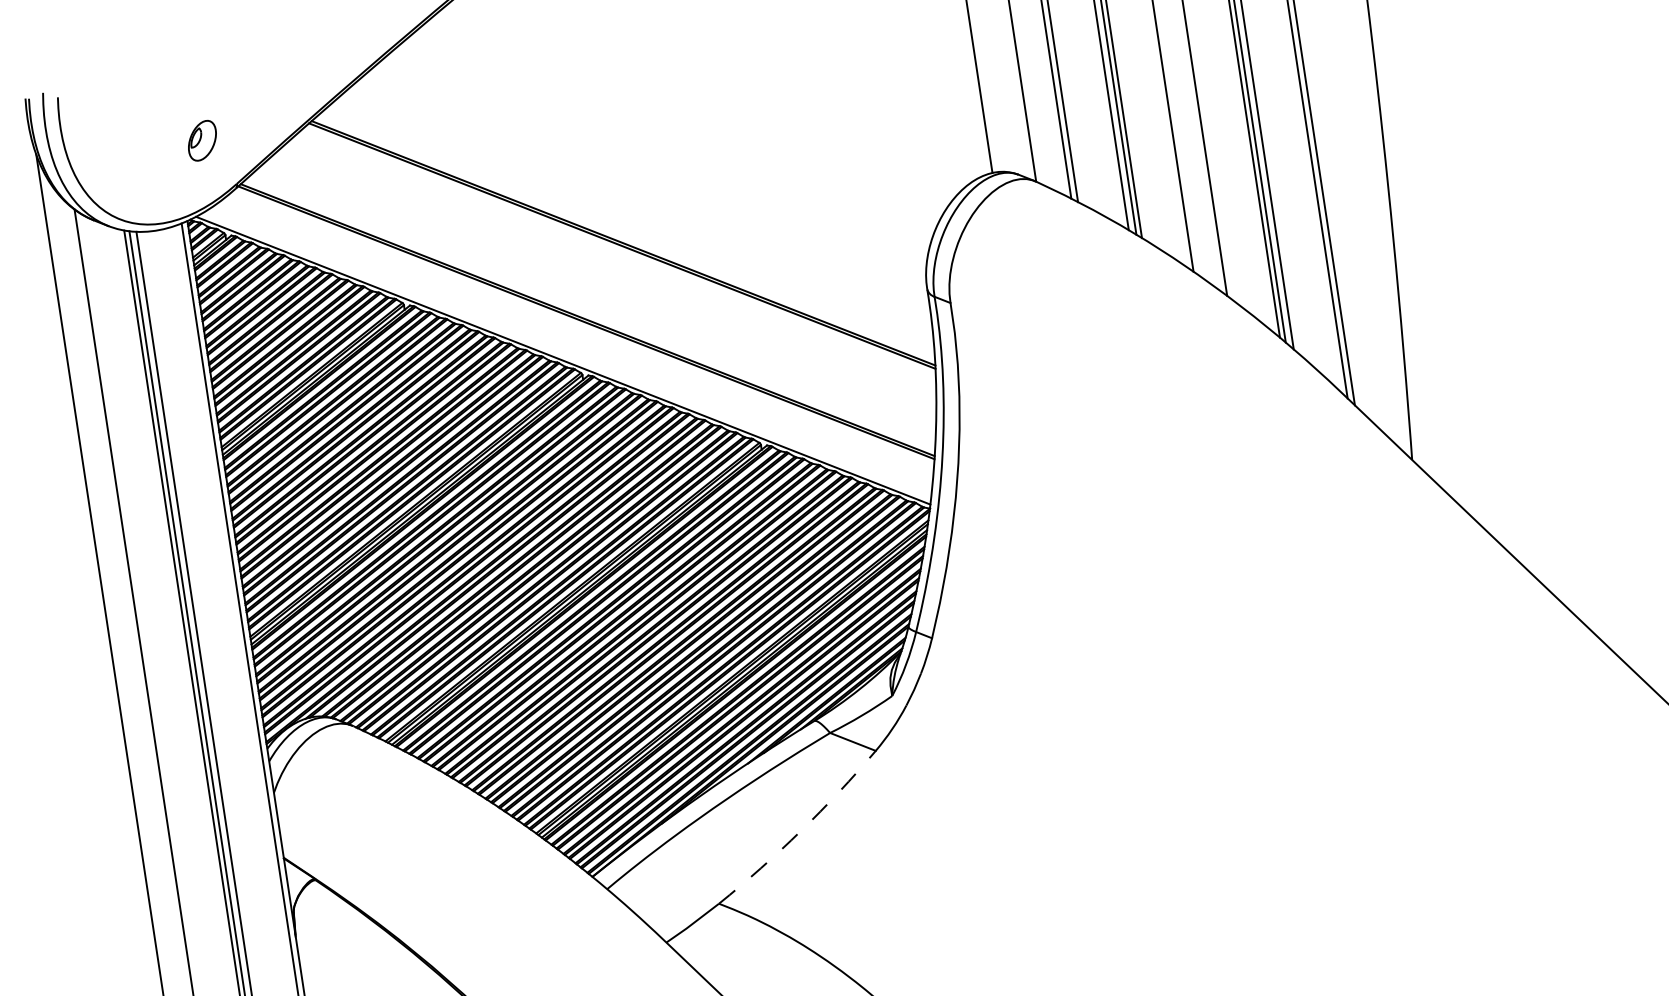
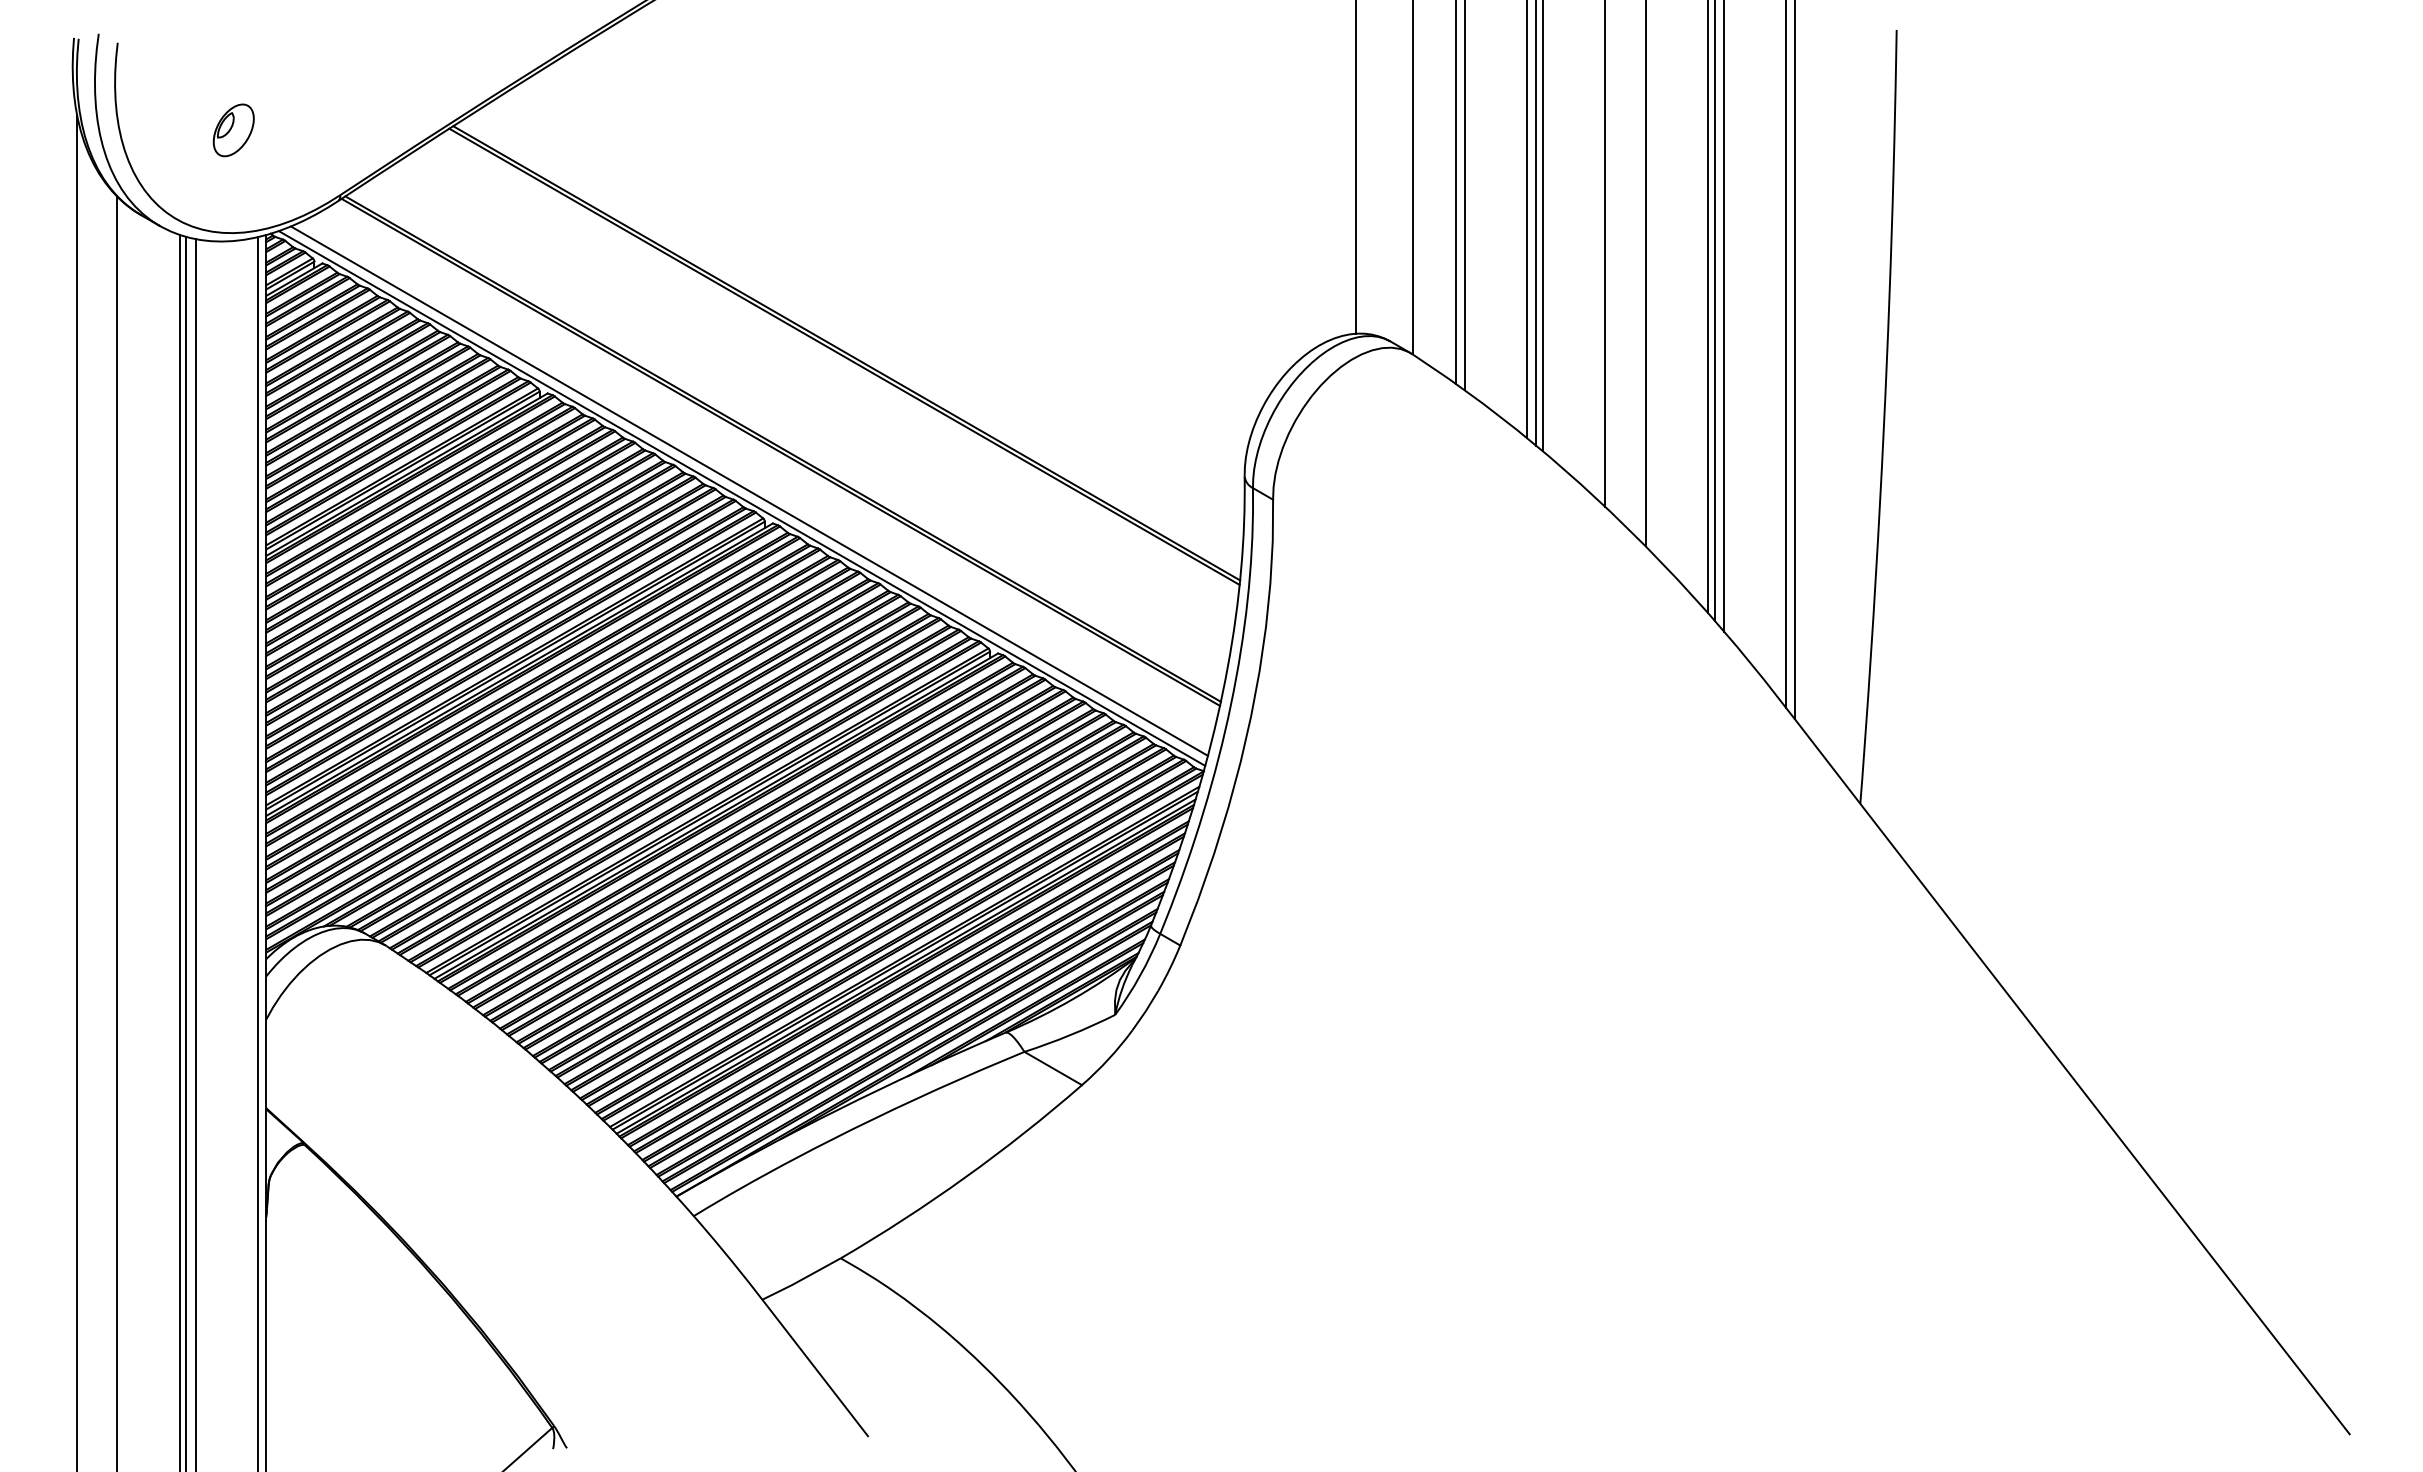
part: (202, 140) -> (233, 130), moved
line: (567, 354) -> (748, 490), added
arc: (801, 831) -> (965, 1177), dashed -> solid

